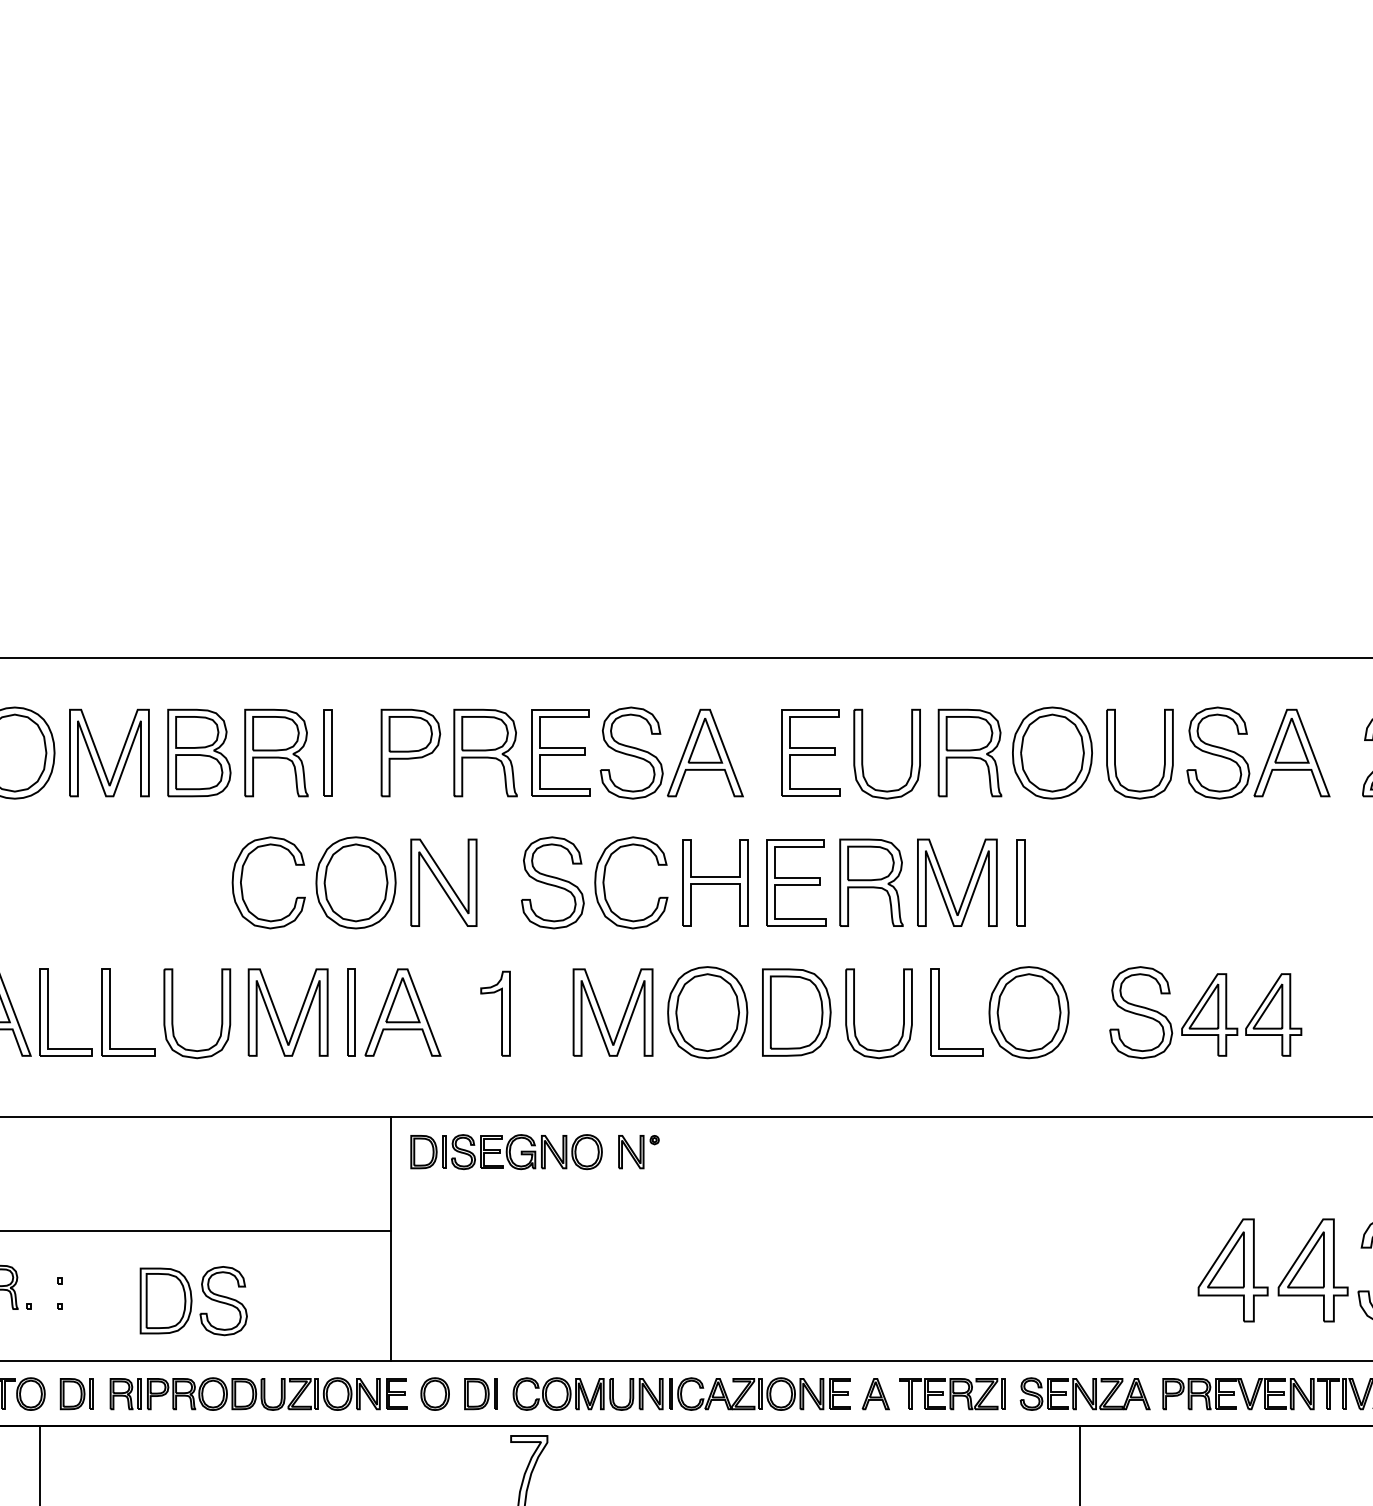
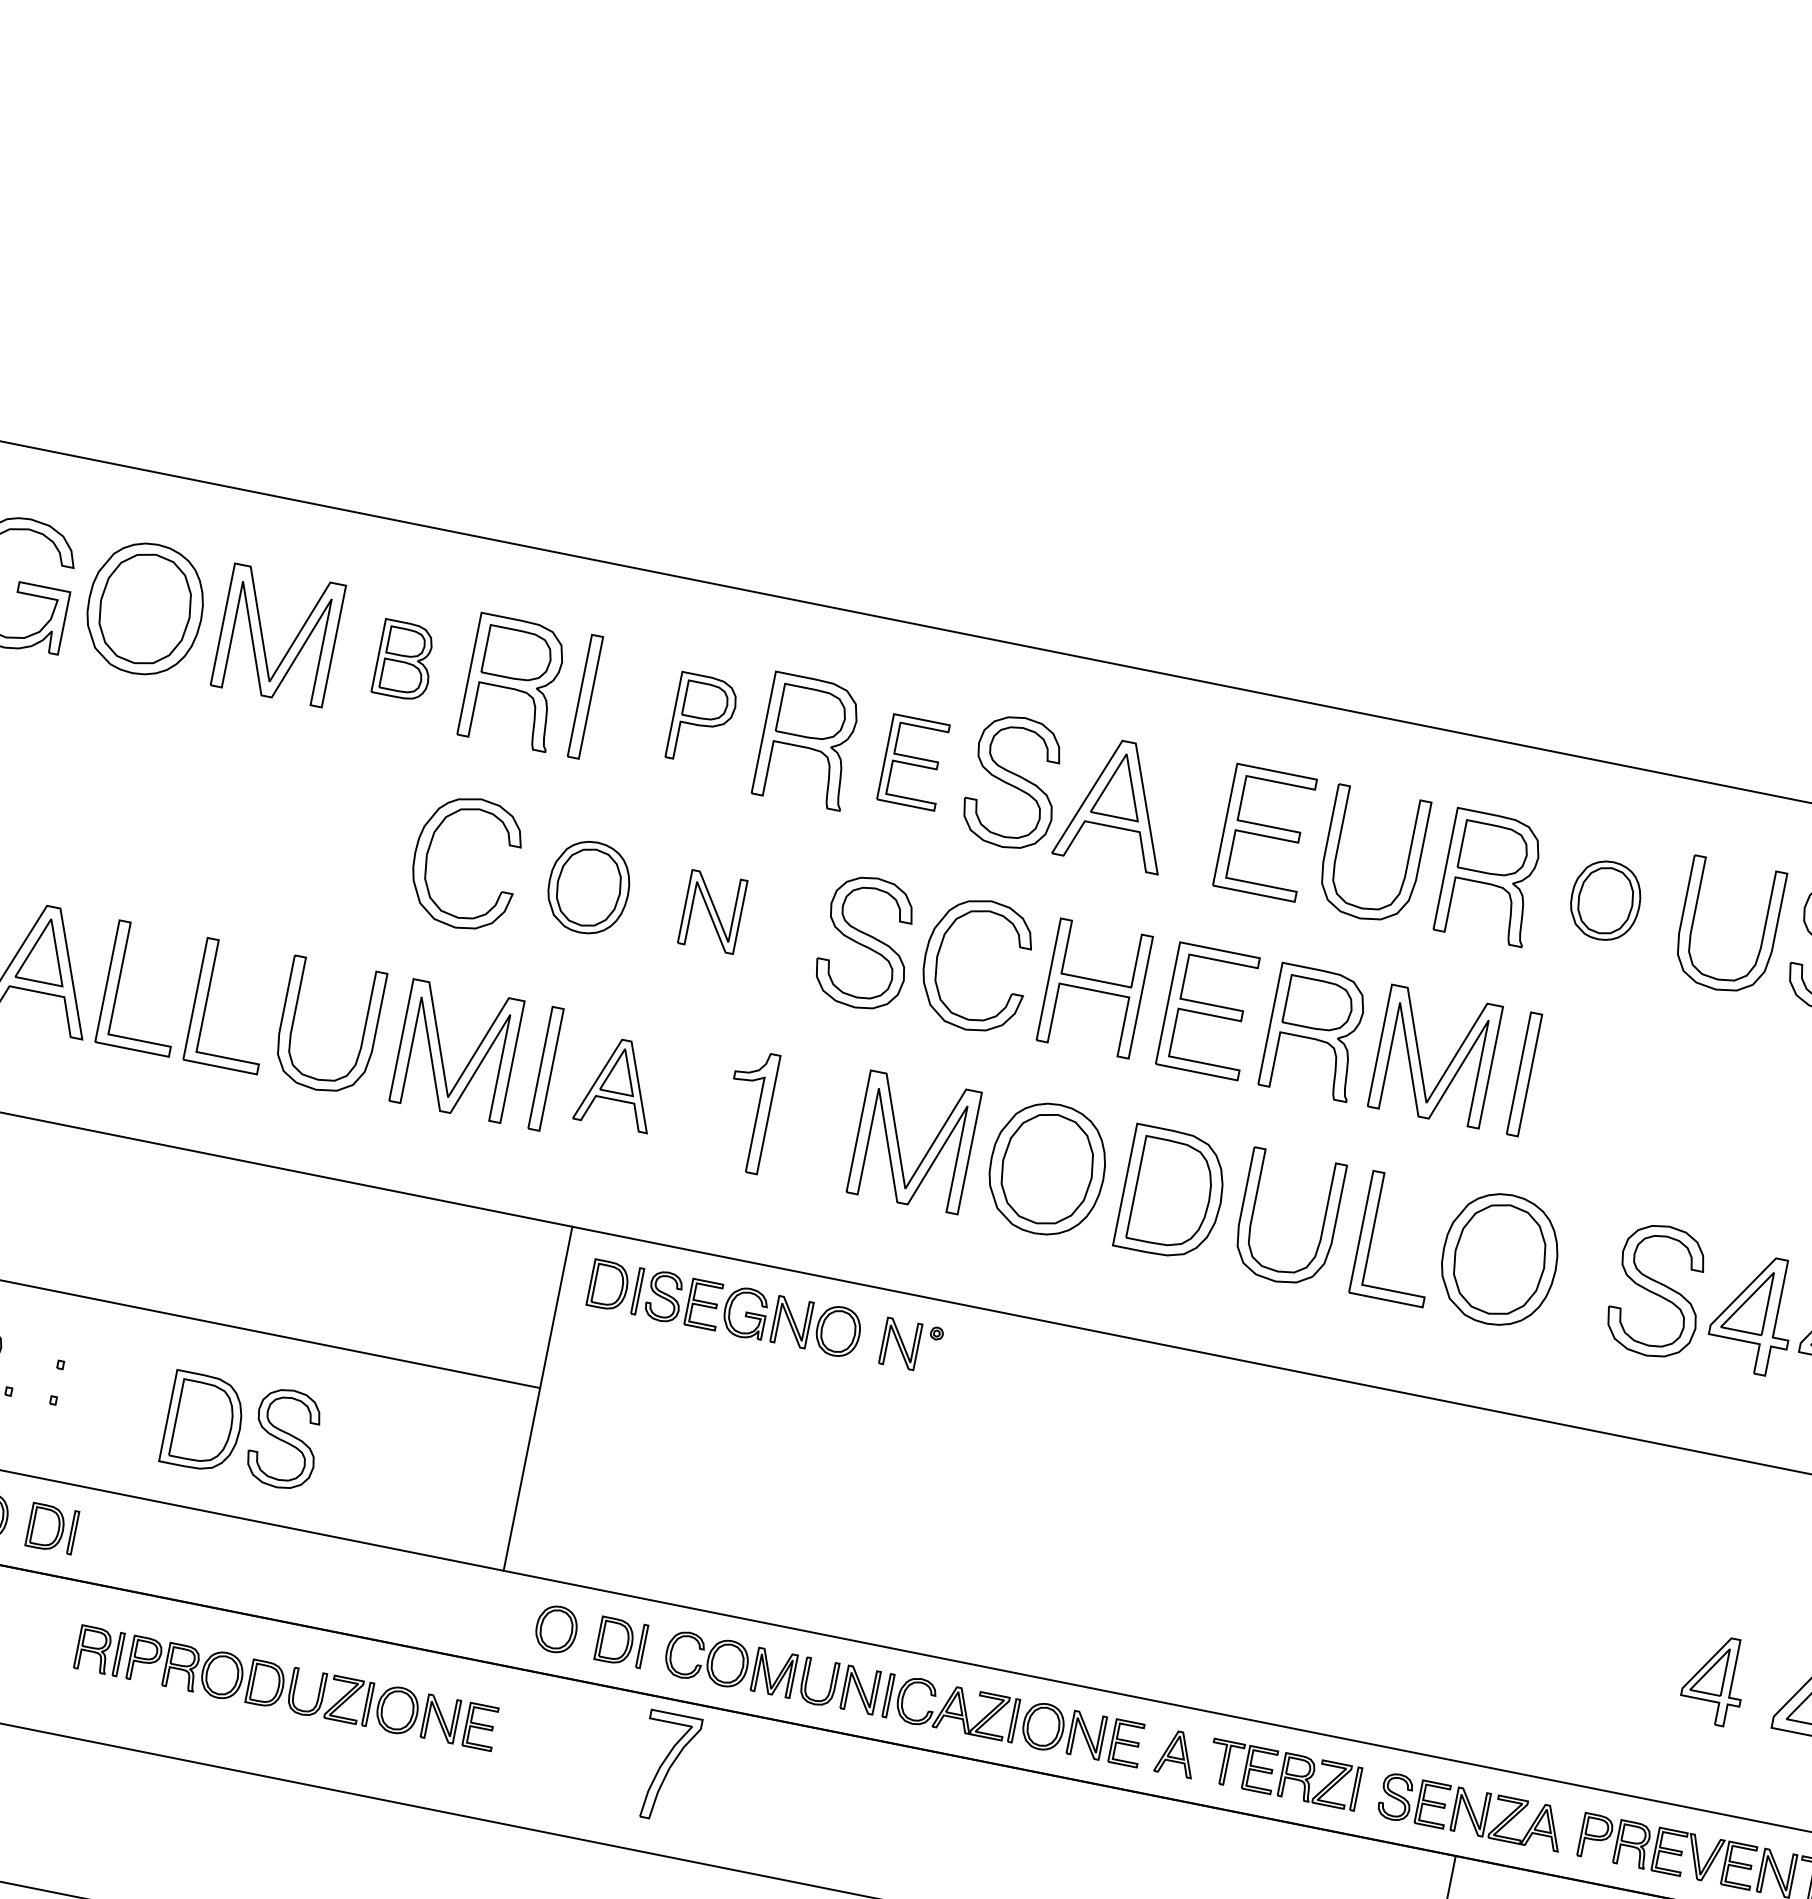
part: (199, 752) -> (405, 660), size x0.6
part: (410, 752) -> (702, 719), size x0.7
part: (560, 752) -> (913, 761), size x0.7
part: (1052, 752) -> (1605, 899), size x0.6
part: (355, 882) -> (588, 886), size x0.7
part: (443, 882) -> (712, 911), size x0.6
part: (402, 1012) -> (617, 1083), size x0.7
part: (1232, 1270) -> (1713, 1679), size x0.6
part: (258, 1393) -> (286, 1687), moved

